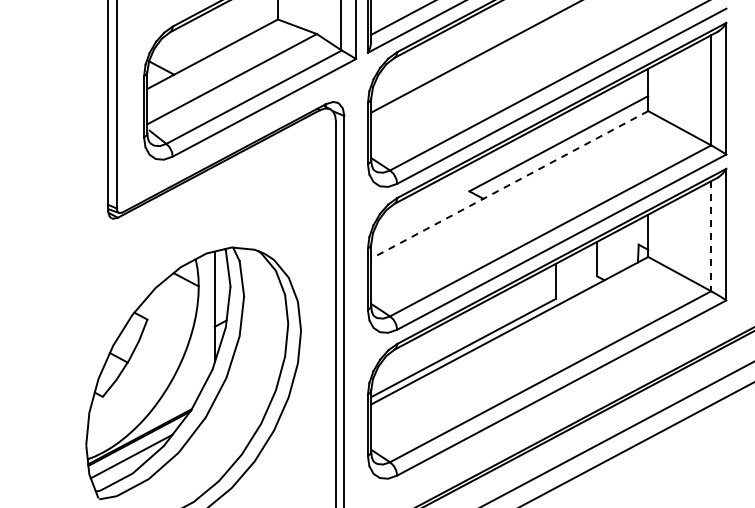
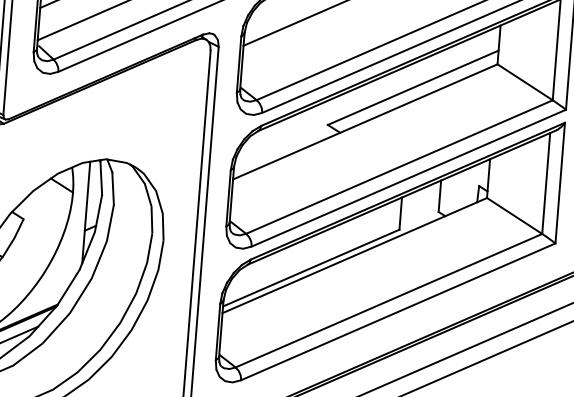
line: (509, 184) -> (365, 121), dashed -> solid
line: (711, 236) -> (546, 183), dashed -> solid

